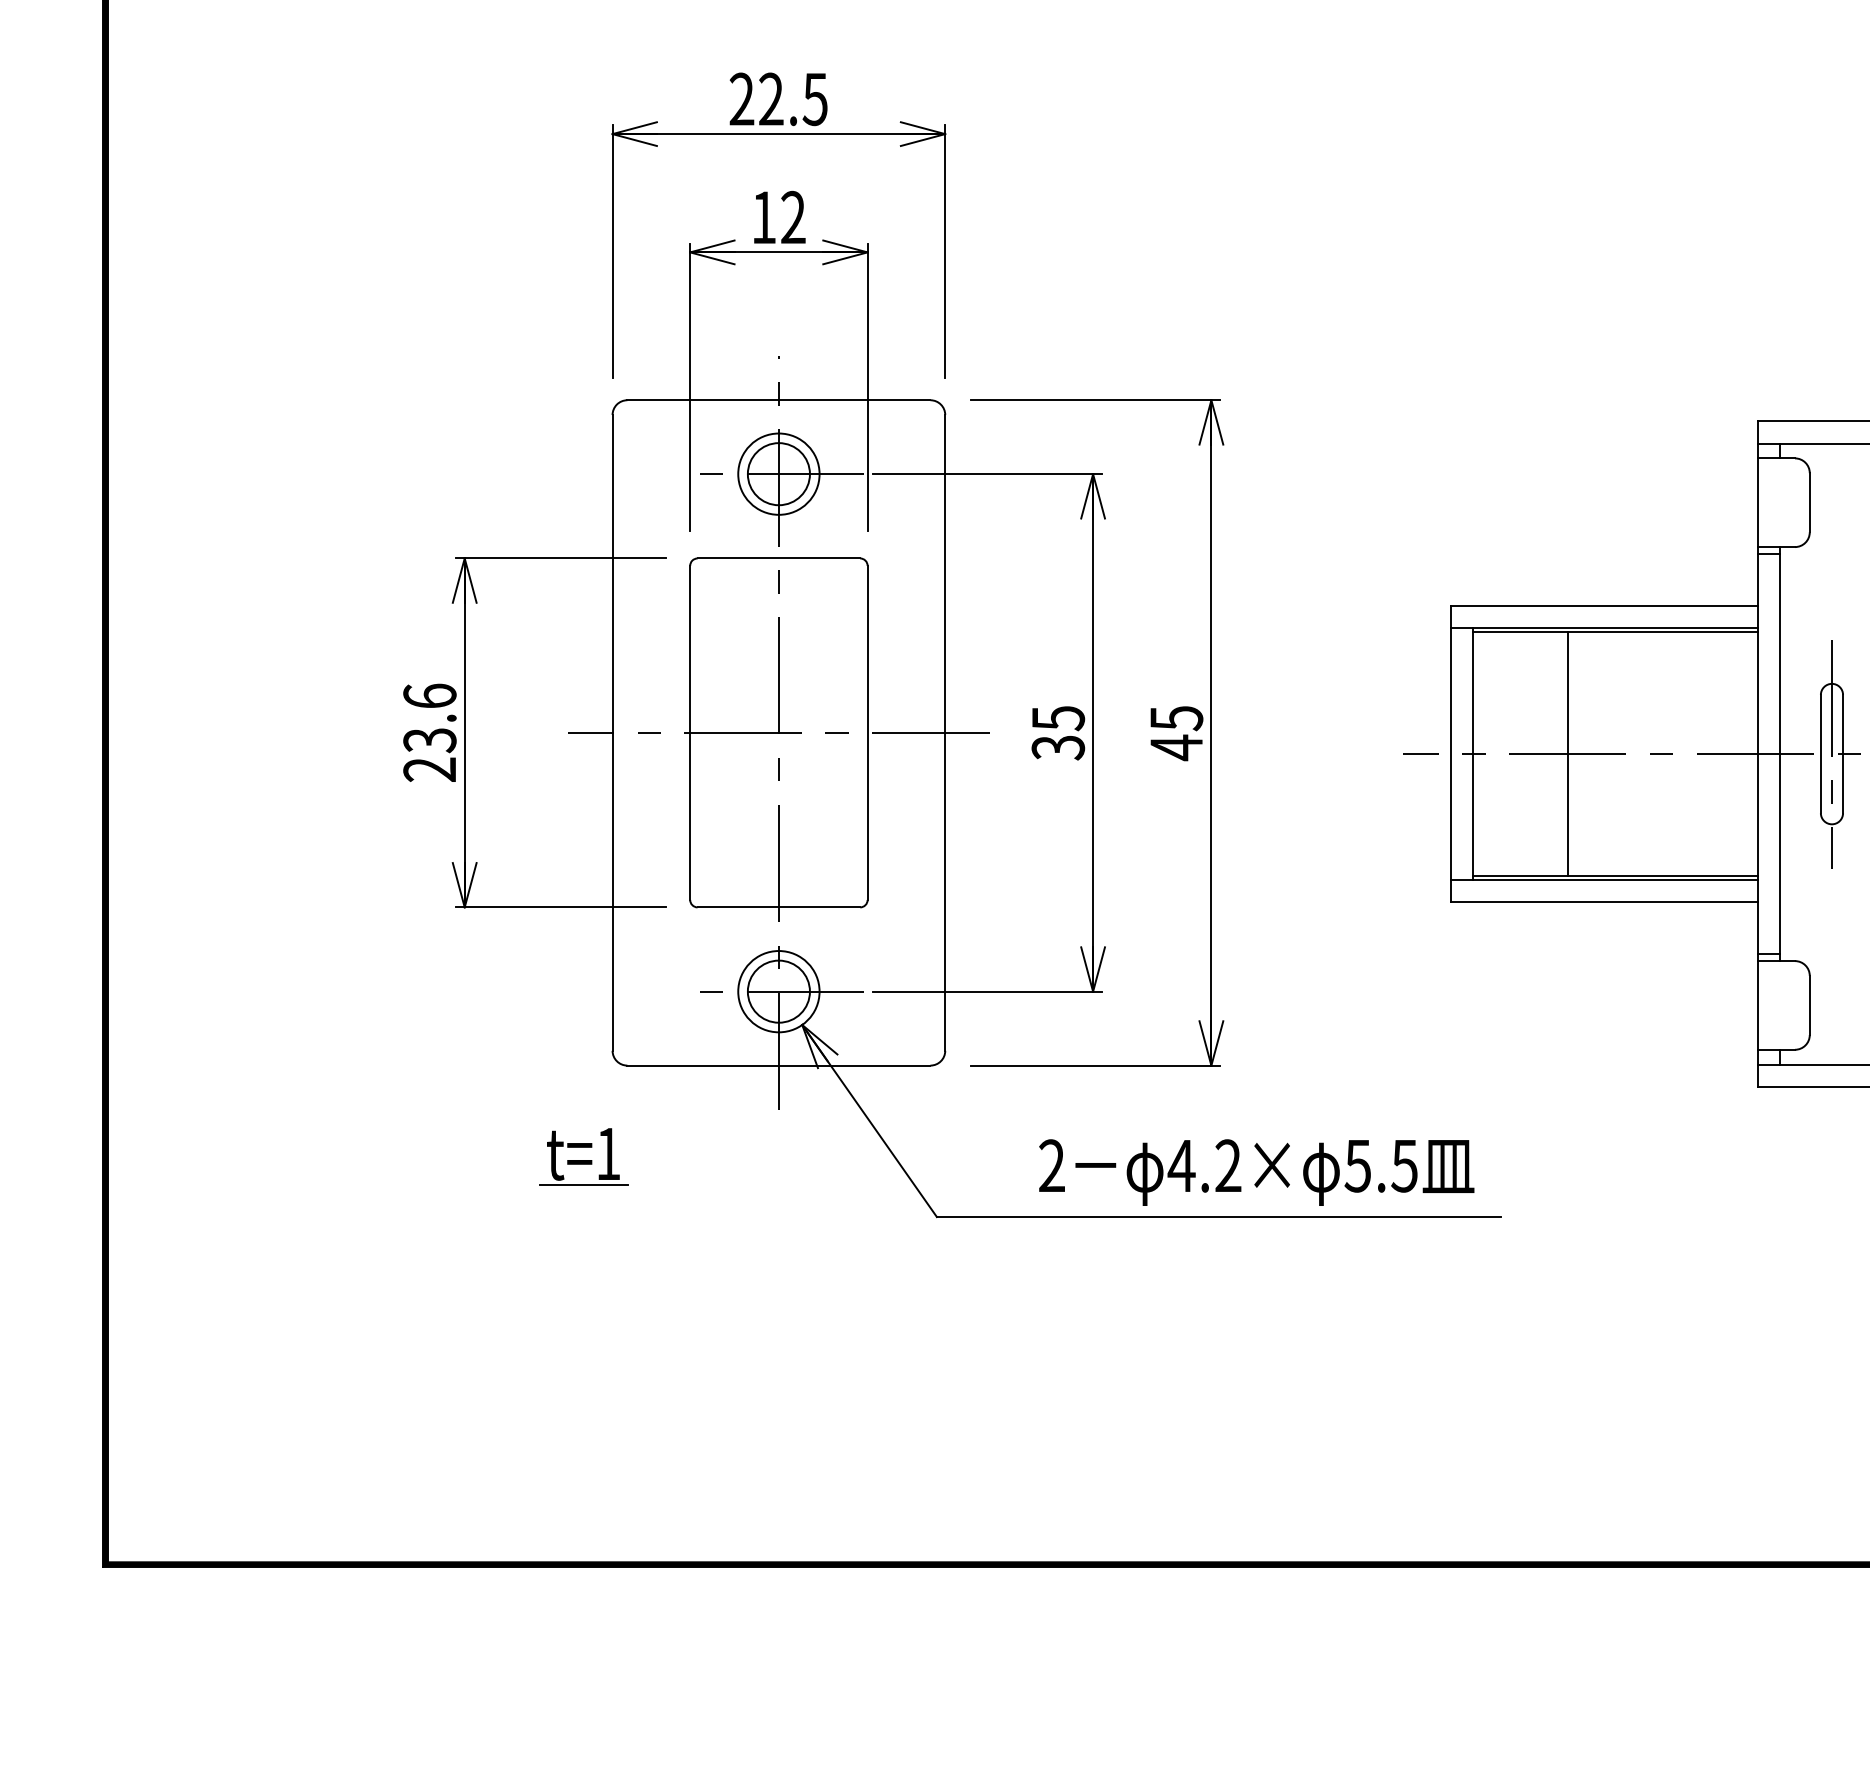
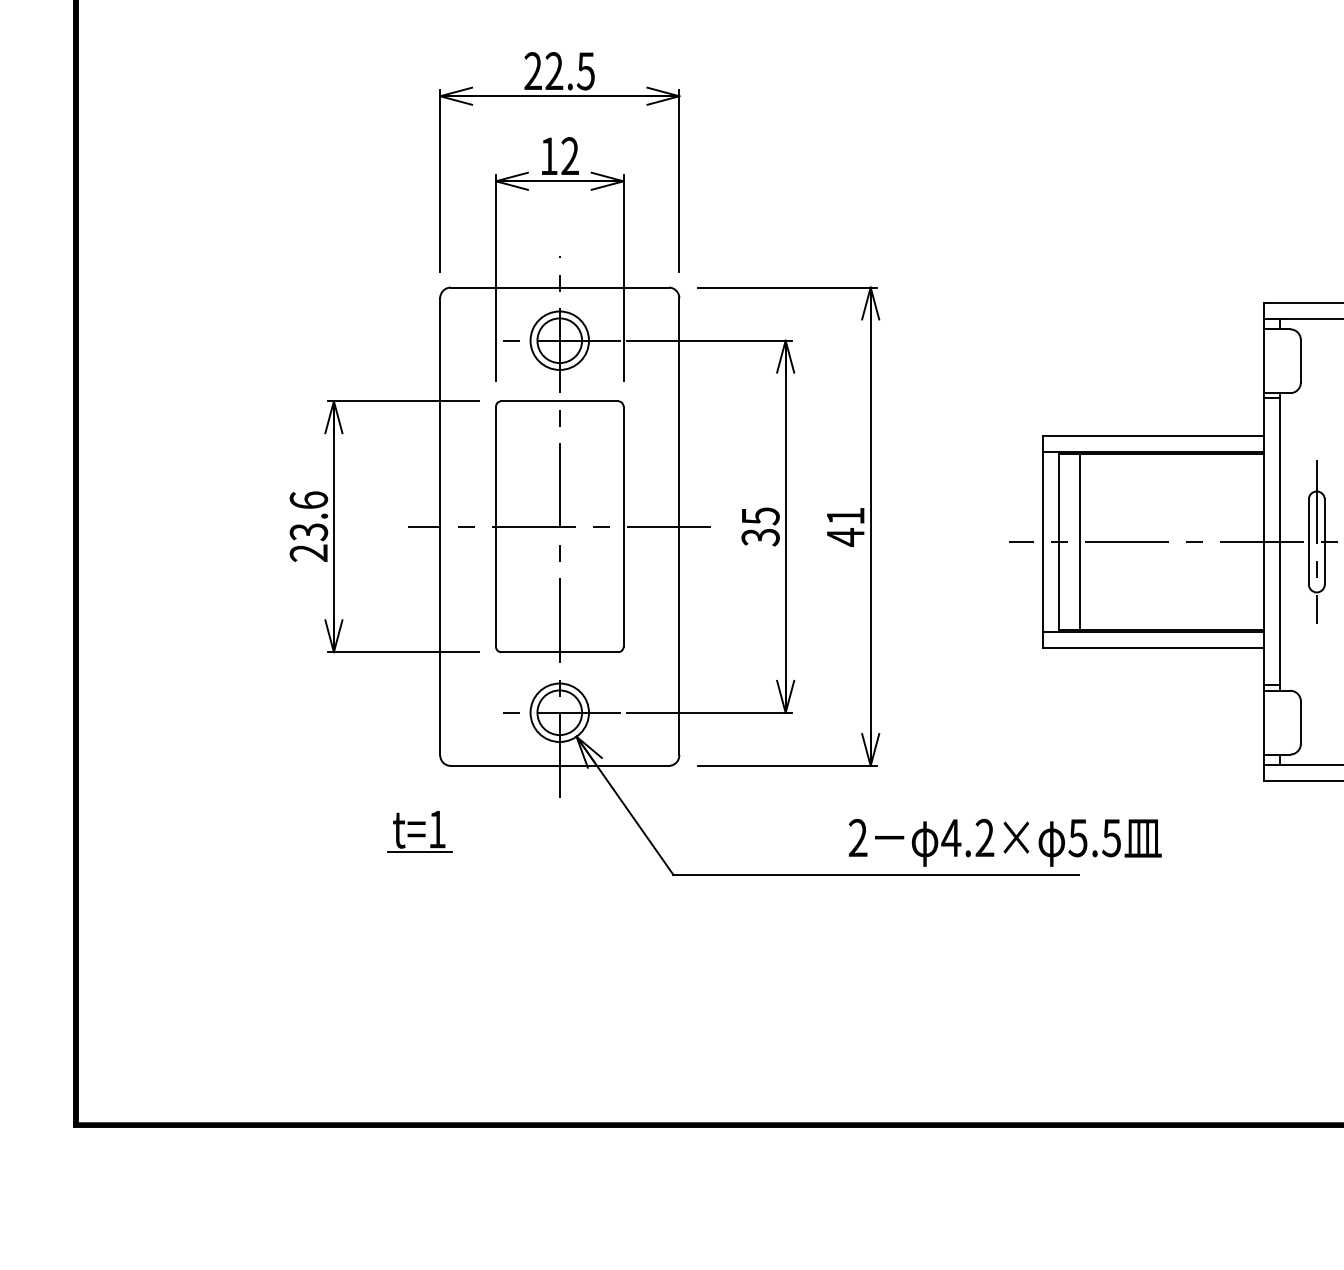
text: (1176, 718) -> (845, 516), 45 -> 41
line: (1568, 753) -> (1080, 541), moved
text: (1257, 1172) -> (1005, 842), moved

